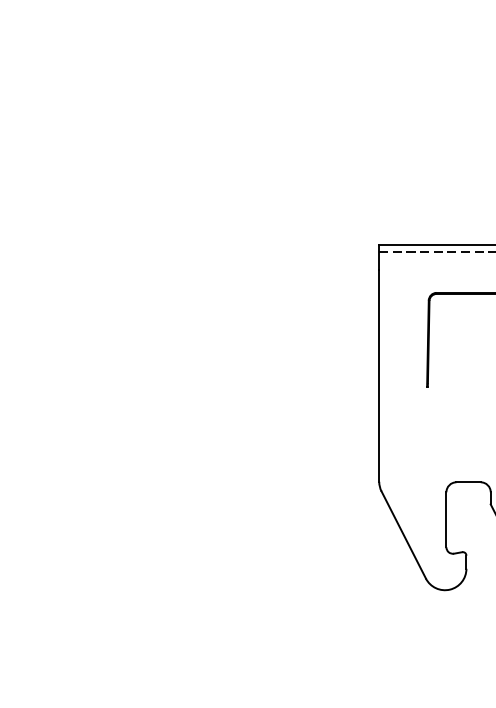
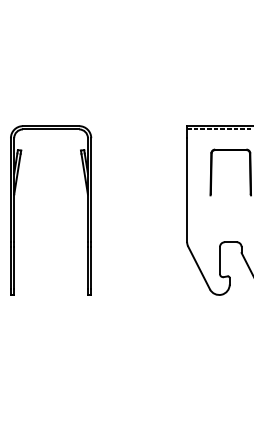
part: (175, 417) -> (87, 210), added

